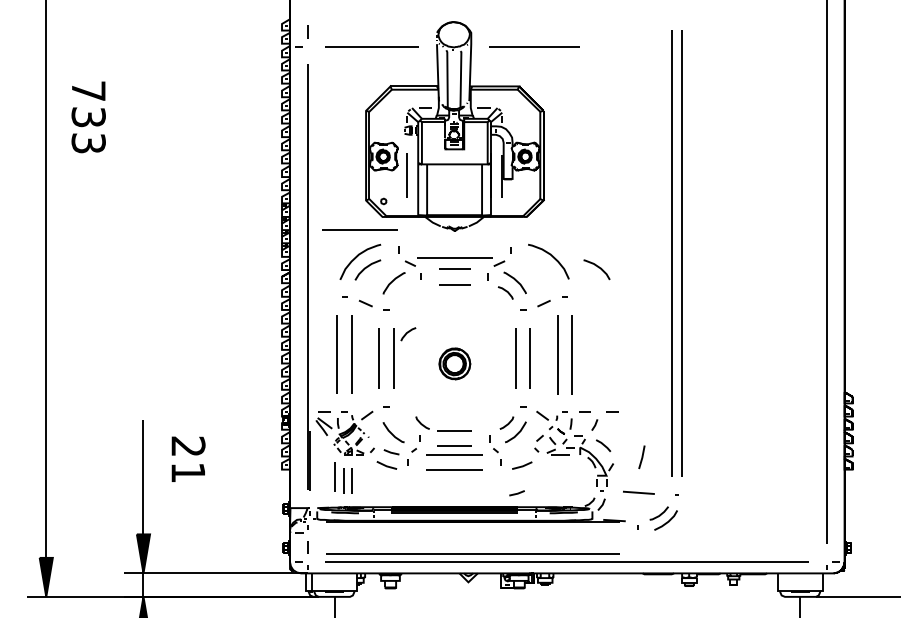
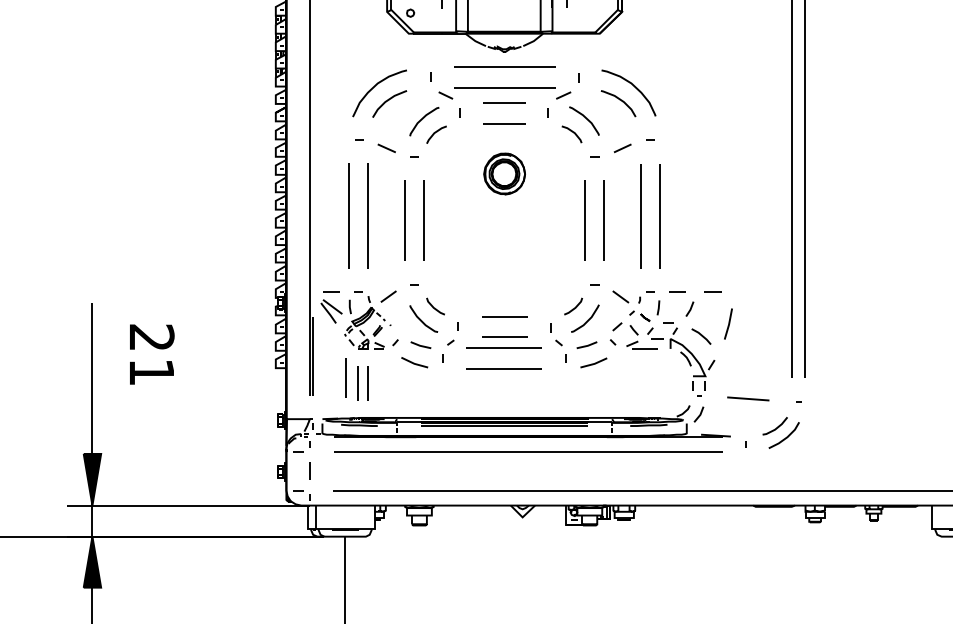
line: (359, 229) -> (504, 66), moved
curve: (597, 267) -> (619, 100), moved
line: (408, 333) -> (436, 133), moved
part: (454, 363) -> (504, 173), moved
line: (421, 422) -> (434, 305), moved
line: (641, 457) -> (727, 324), moved
line: (516, 493) -> (586, 345), moved
line: (472, 553) -> (528, 451), moved

